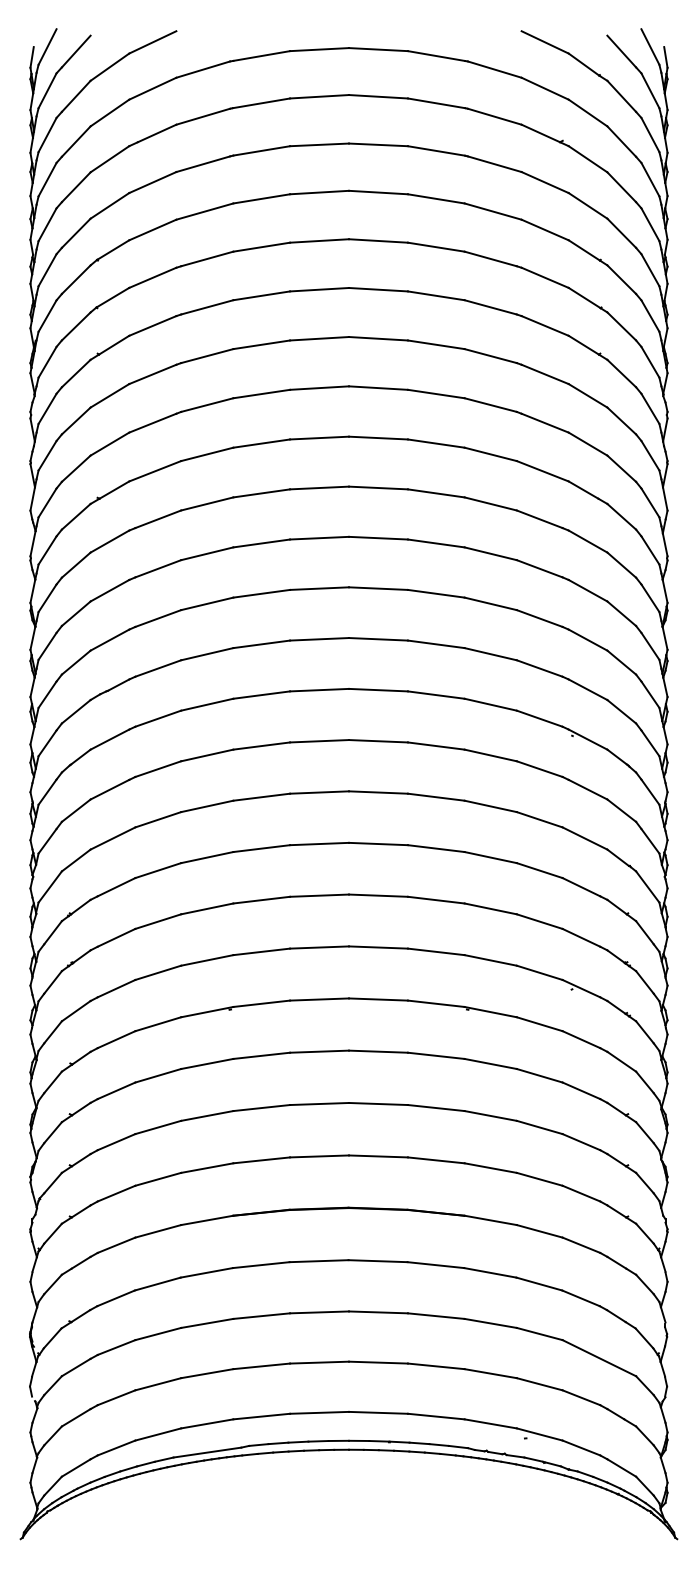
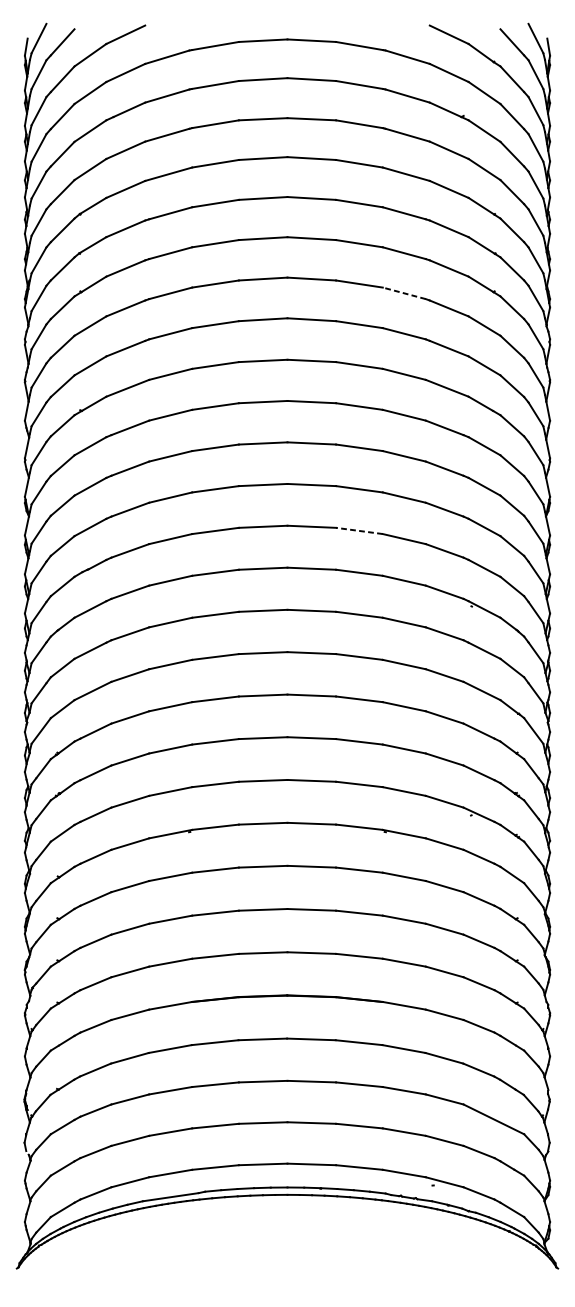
line: (490, 355) -> (404, 292), solid -> dashed
line: (436, 644) -> (359, 531), solid -> dashed

